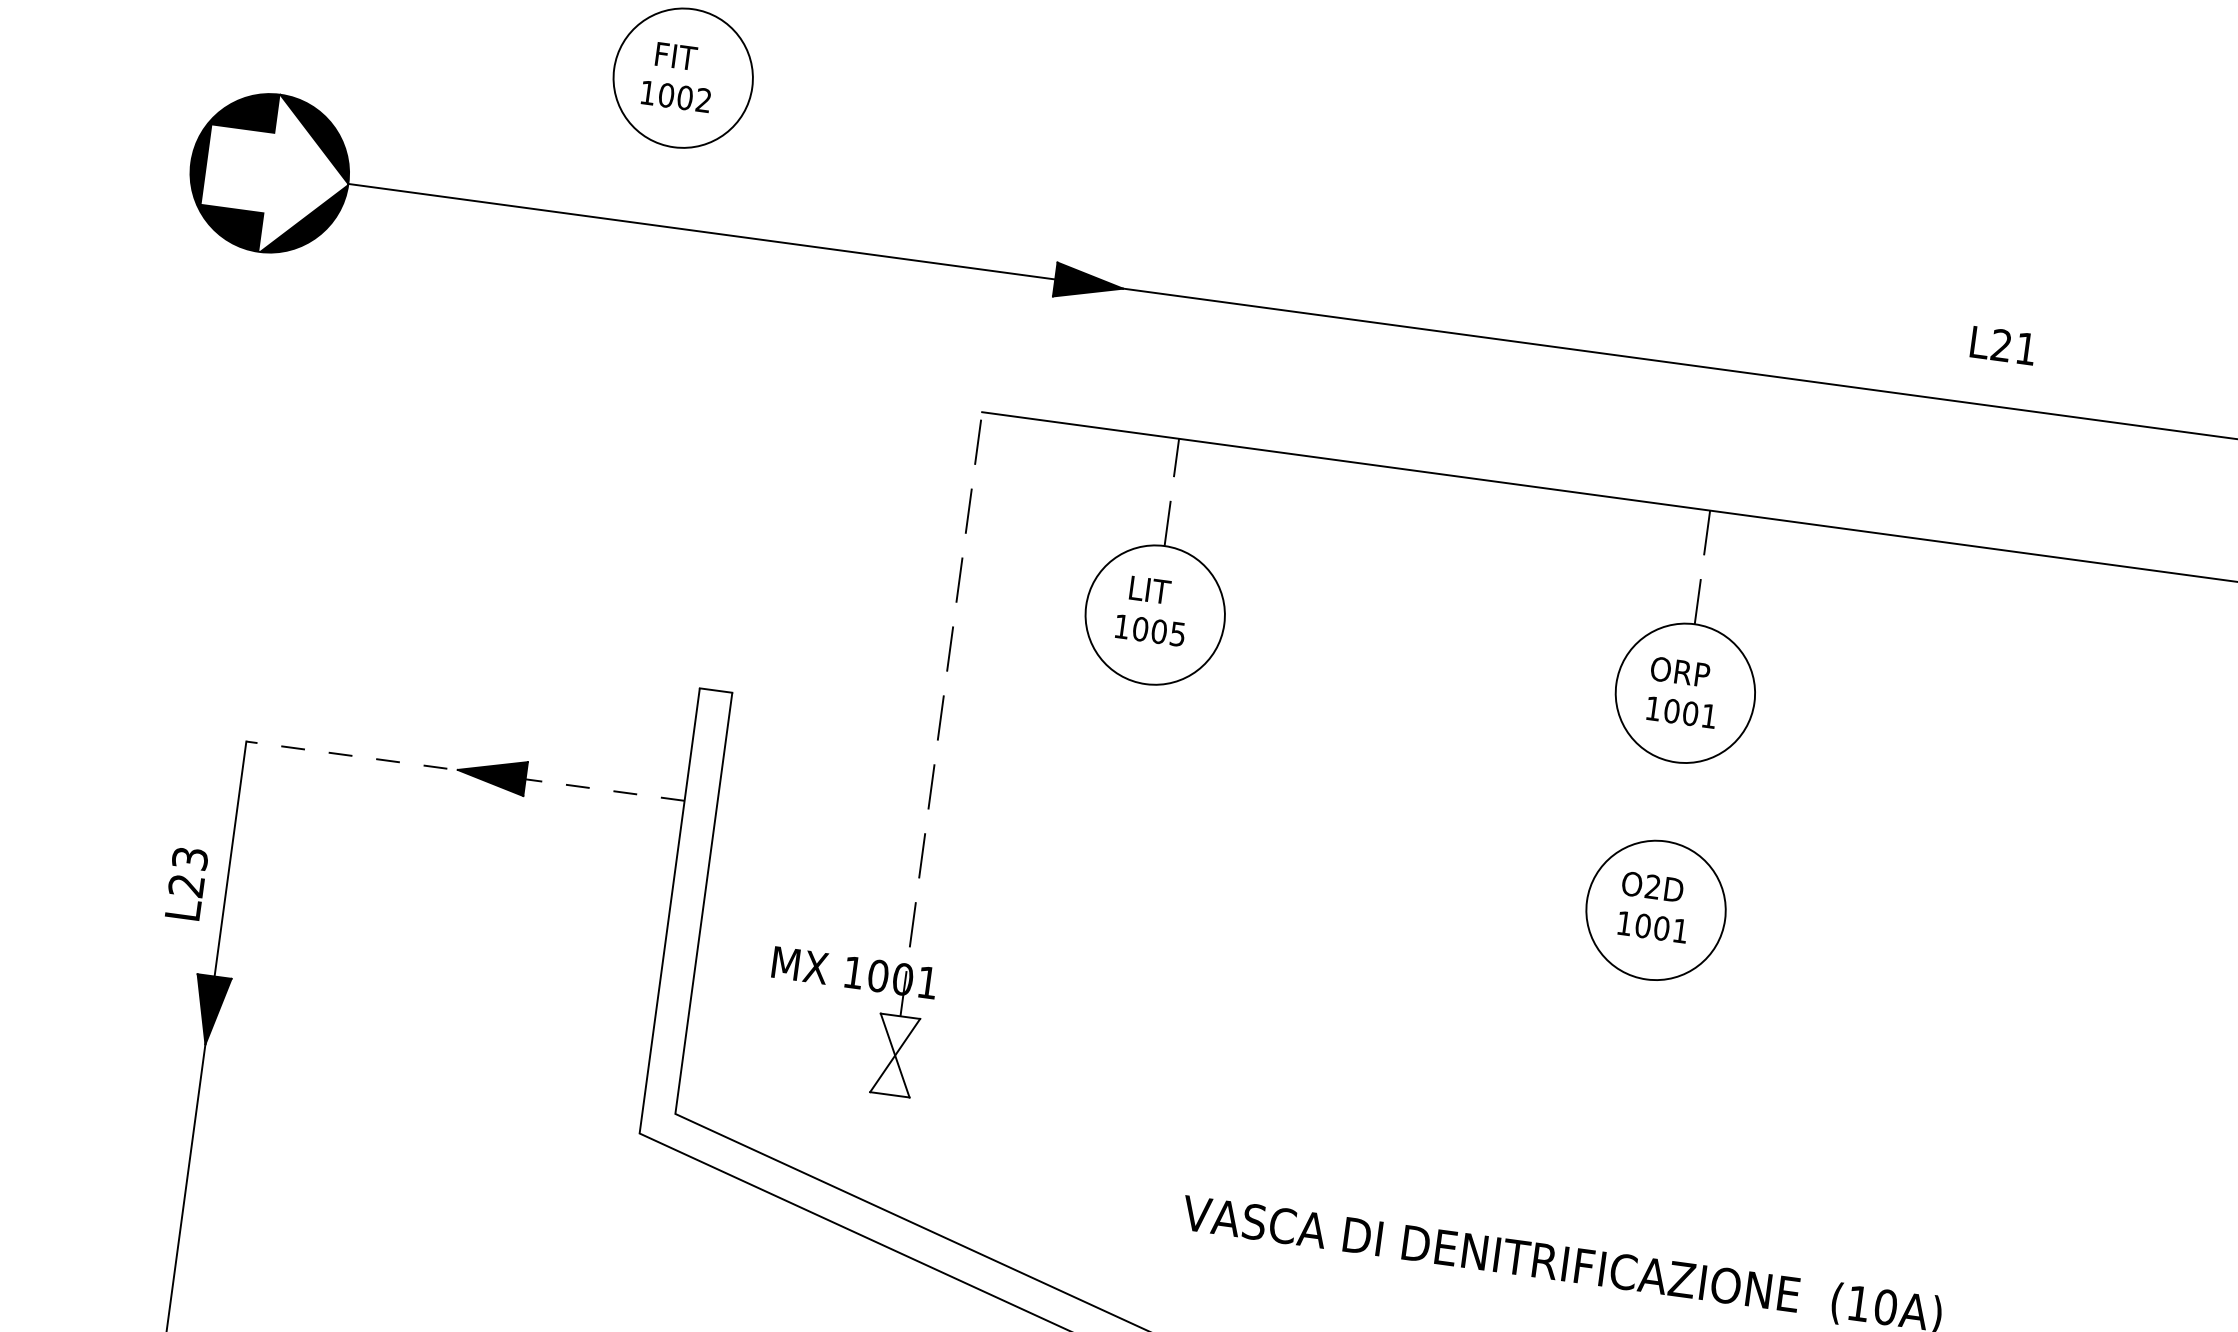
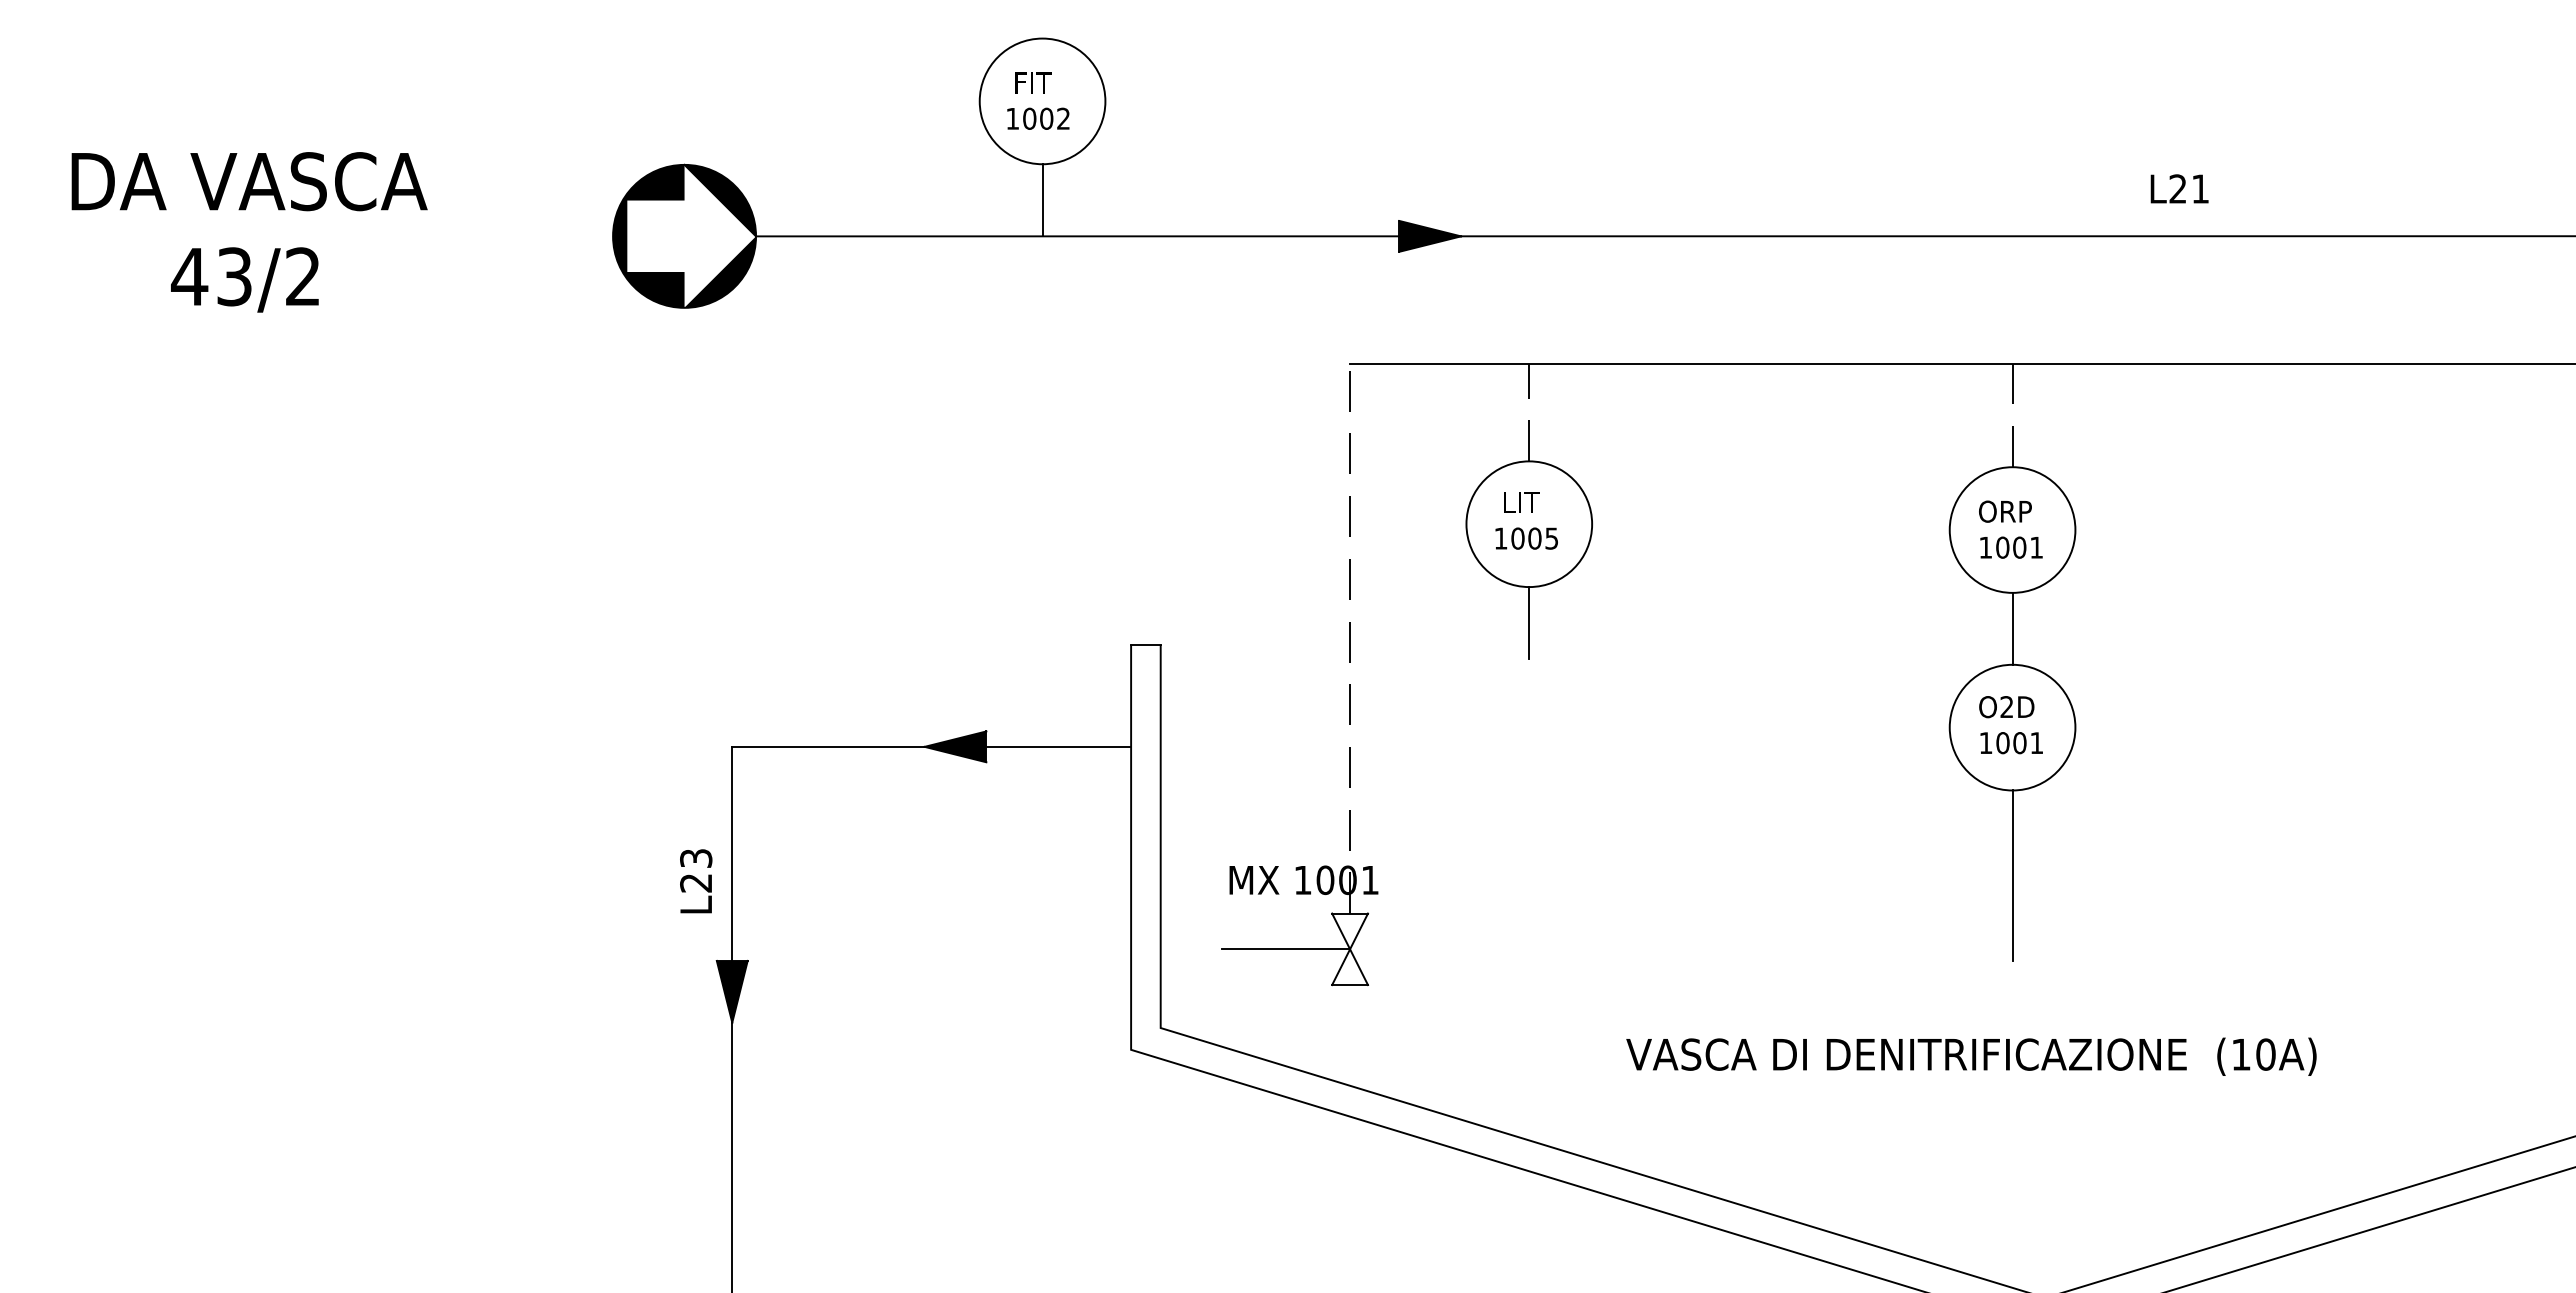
line: (668, 187) -> (1042, 200), added
text: (2003, 345) -> (2179, 188), moved
line: (1140, 723) -> (1529, 622), added
line: (465, 771) -> (931, 747), dashed -> solid
line: (1670, 801) -> (2012, 628), added
line: (825, 1046) -> (1286, 949), added
line: (1634, 1072) -> (2012, 875), added

